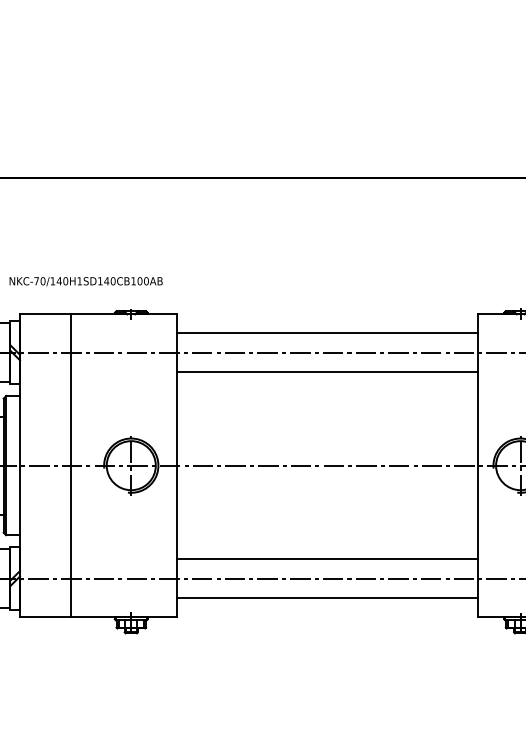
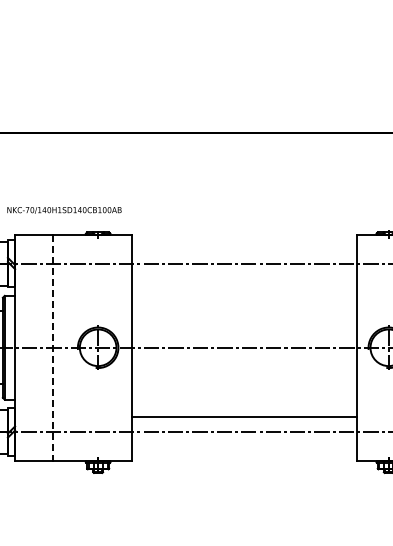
line: (327, 332) -> (244, 248), removed
line: (327, 372) -> (244, 278), removed
line: (70, 465) -> (52, 347), solid -> dashed
line: (327, 597) -> (244, 446), removed

